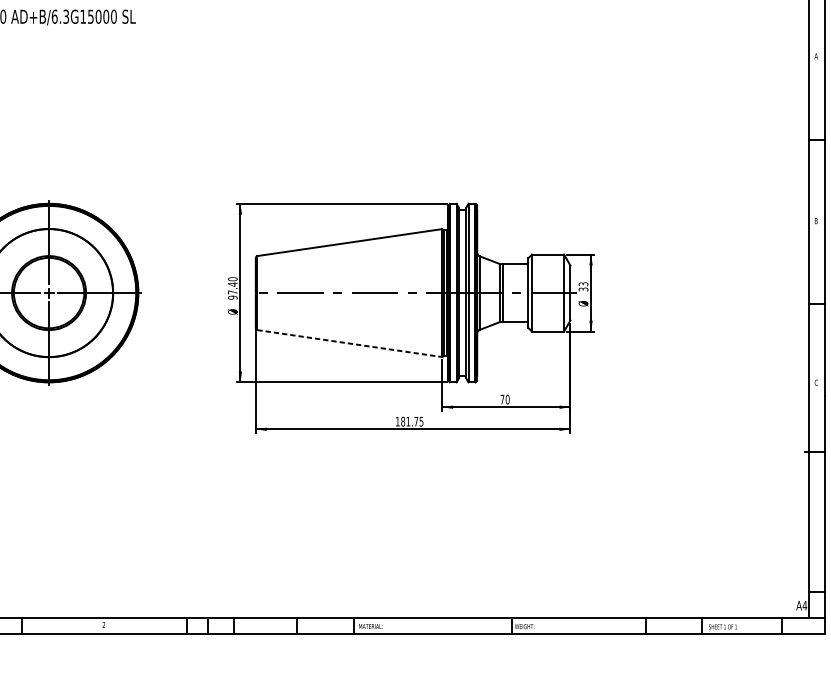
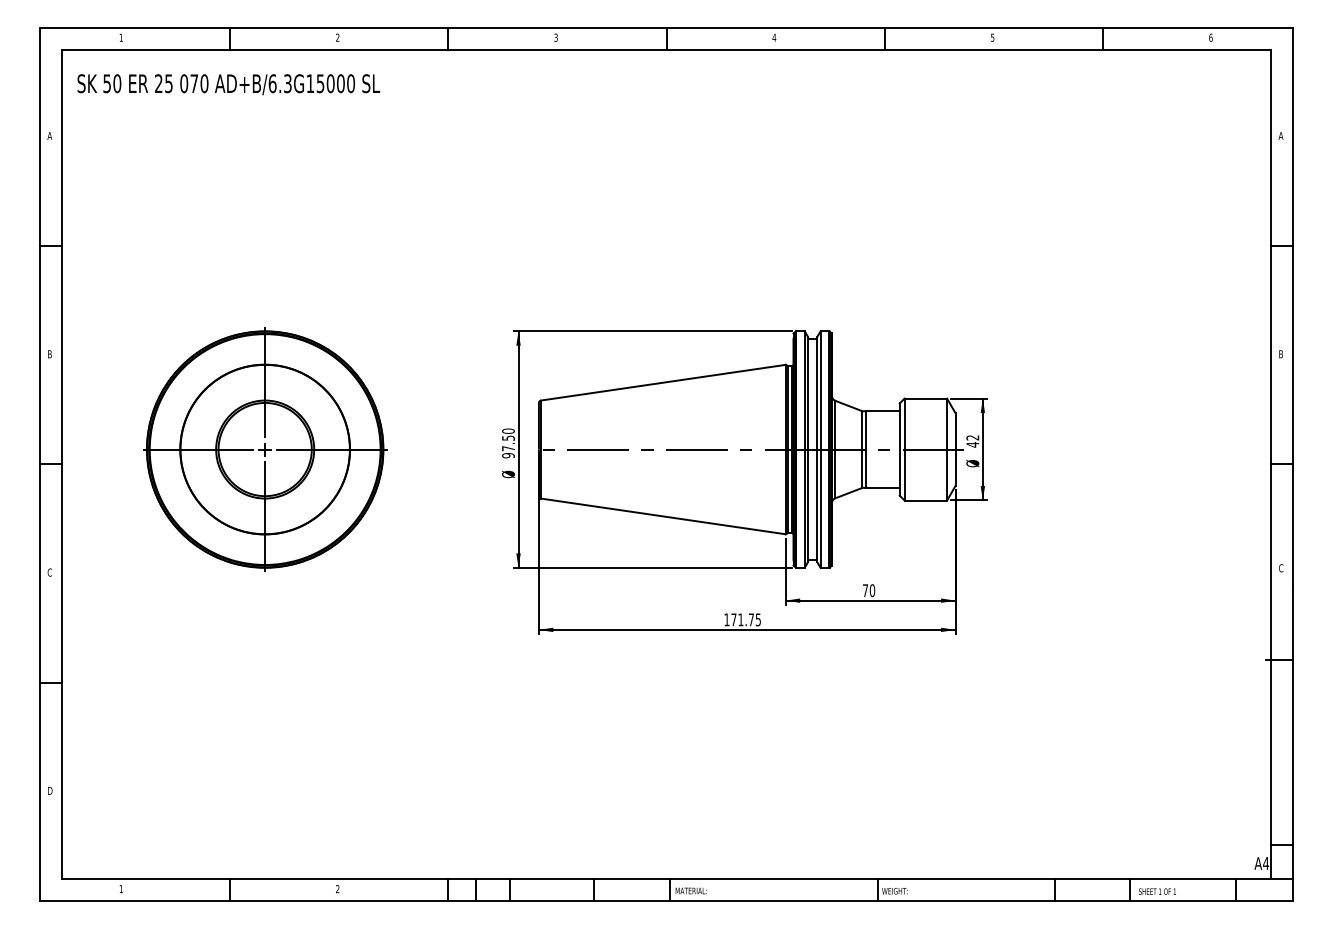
text: (232, 284) -> (508, 438), 97.40 -> 97.50
text: (583, 287) -> (972, 441), 33 -> 42
line: (349, 343) -> (663, 516), dashed -> solid
text: (402, 421) -> (733, 619), 181.75 -> 171.75

